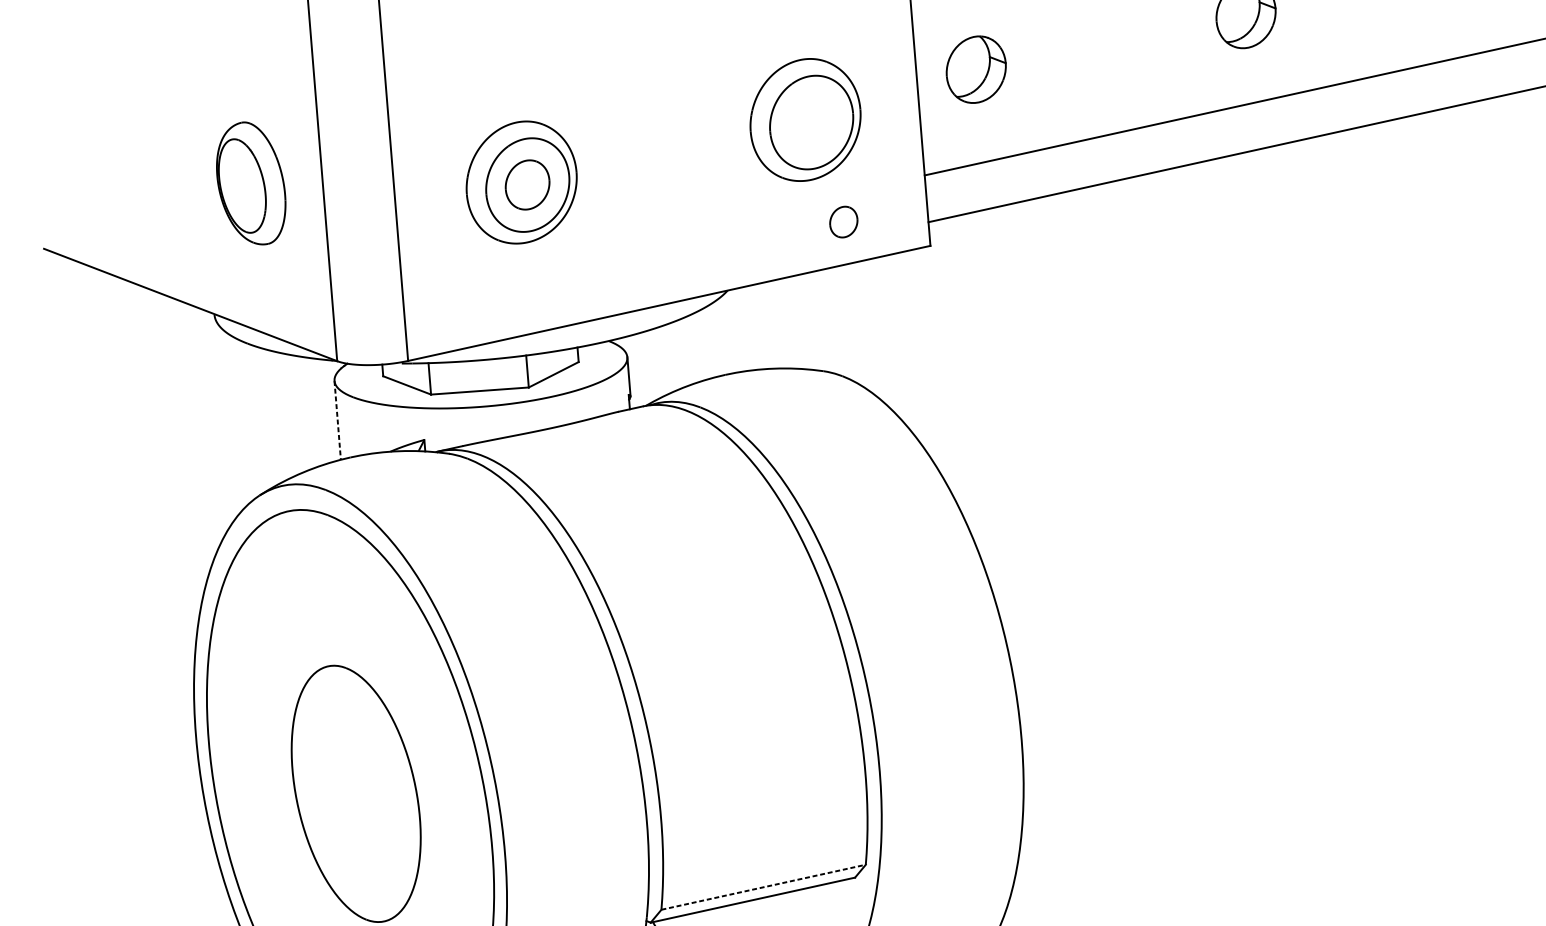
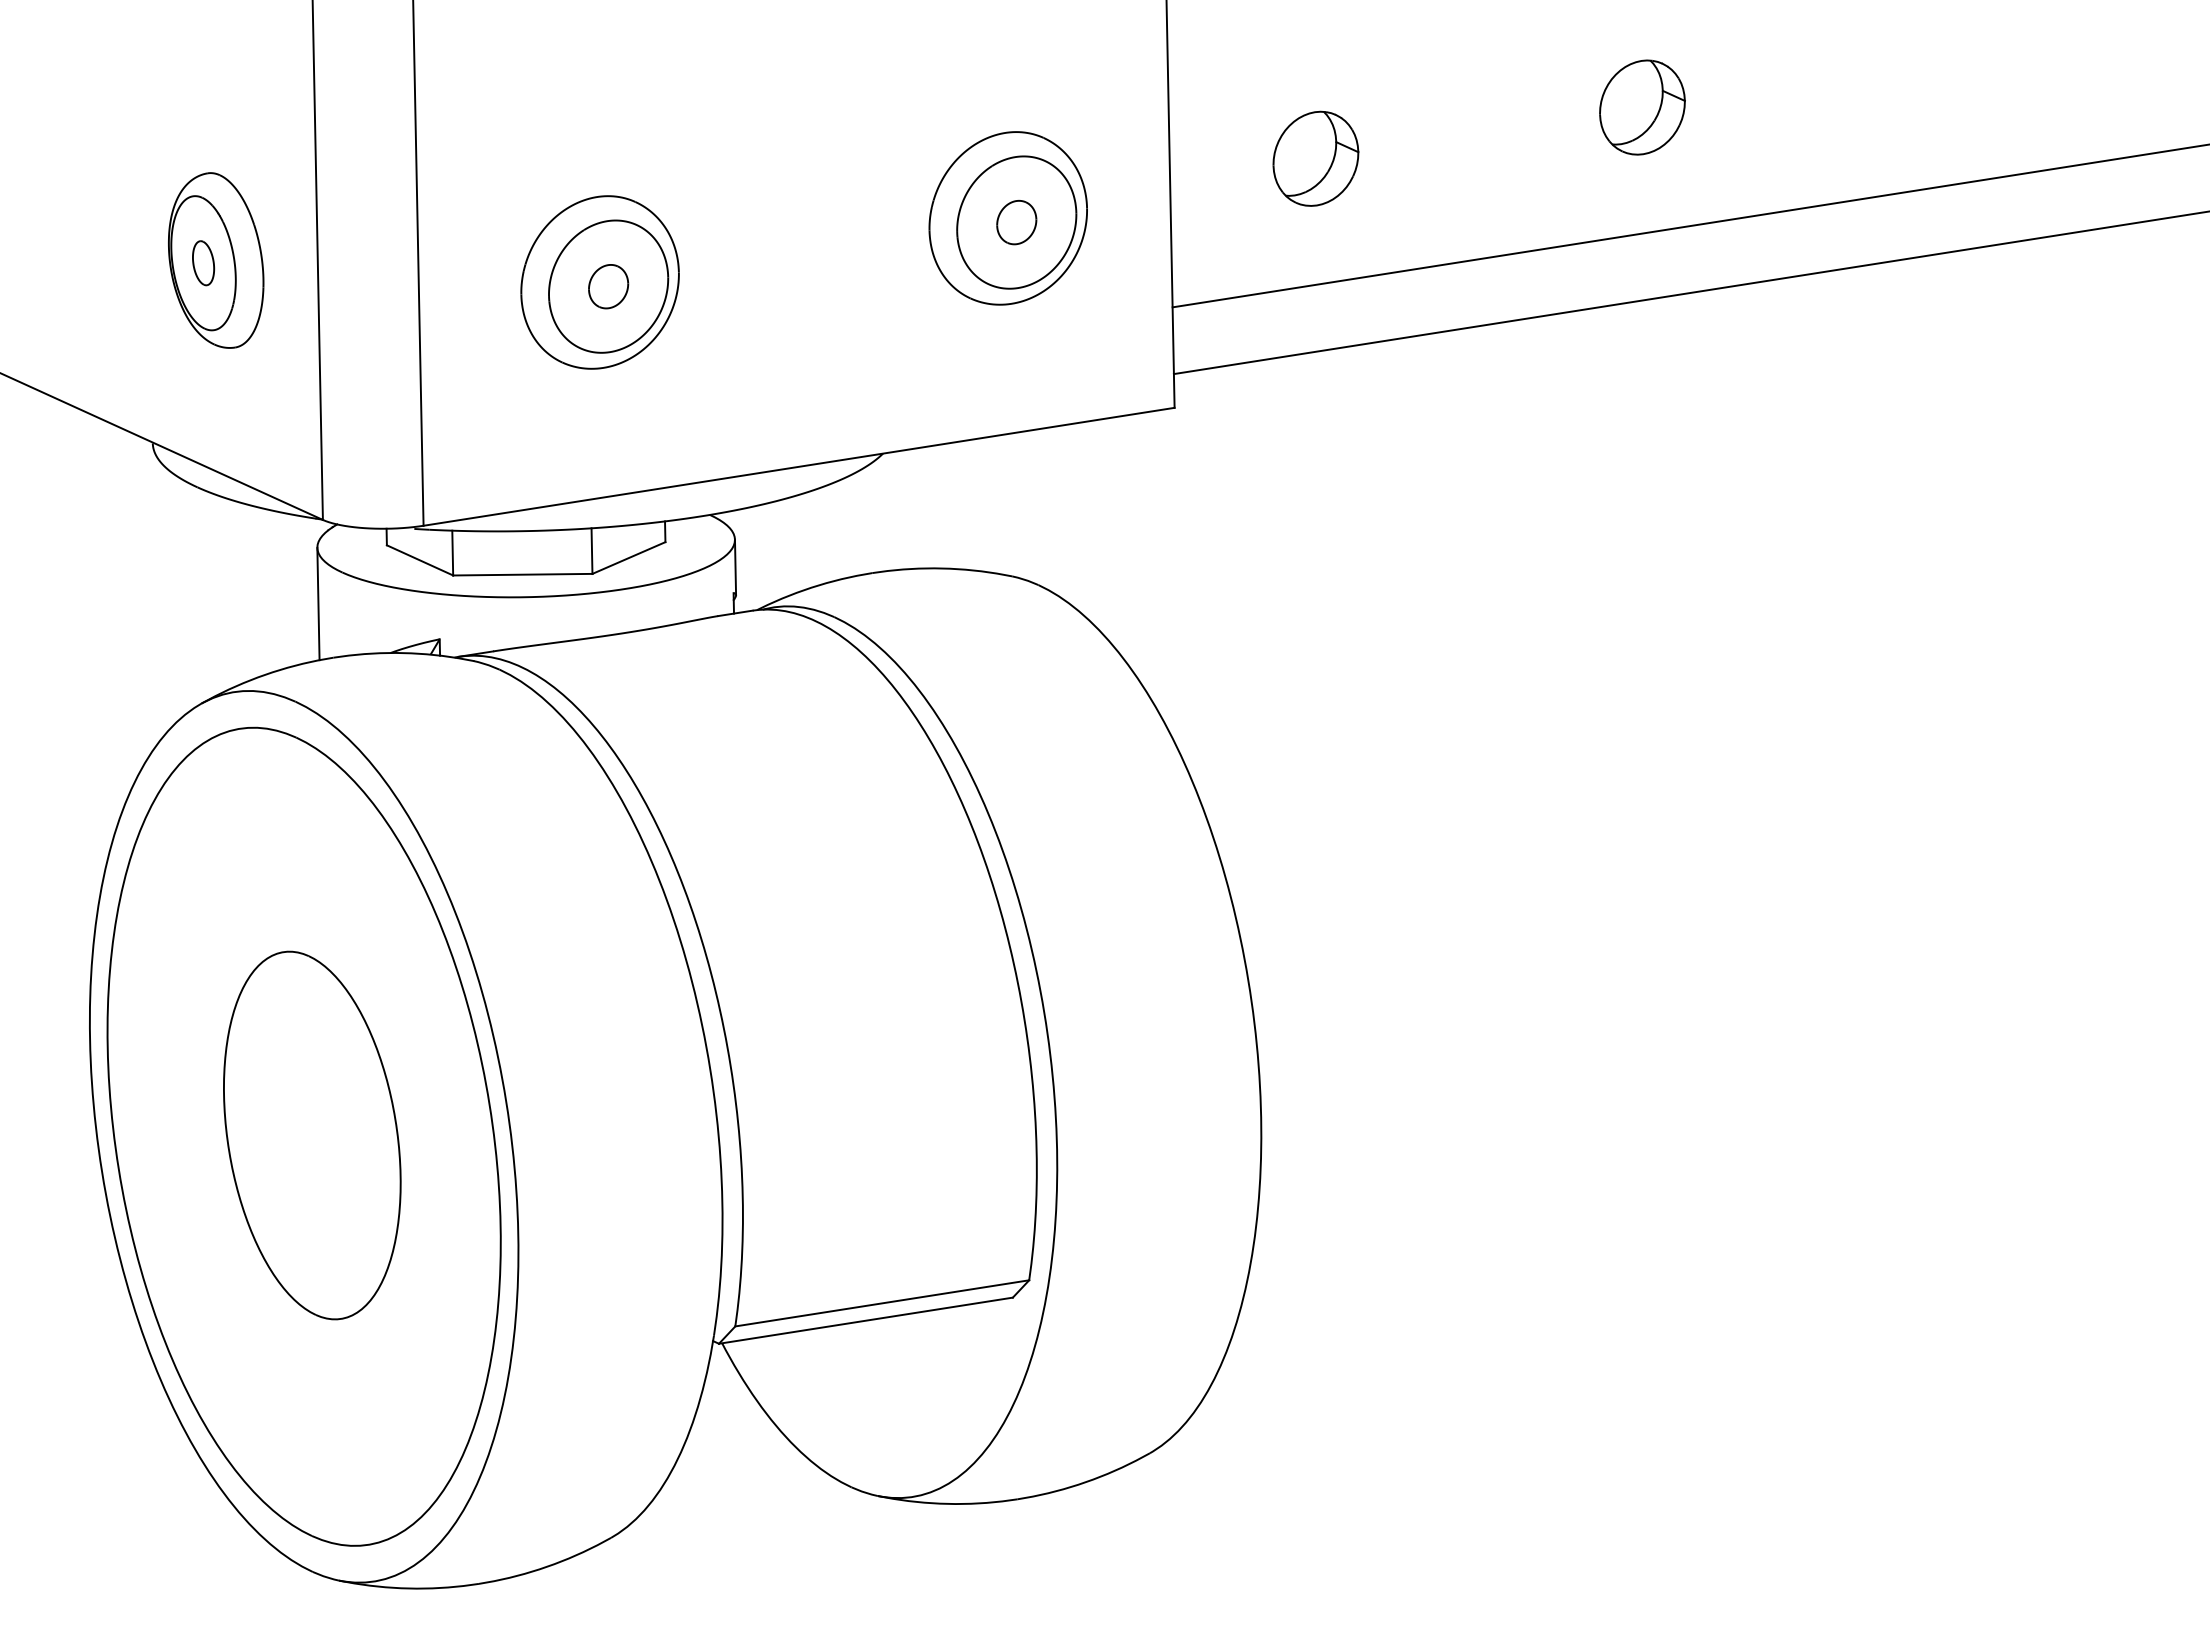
part: (975, 69) -> (1315, 158), moved
part: (527, 184) -> (608, 286), size x0.62
part: (242, 186) -> (203, 263), added
part: (843, 222) -> (1016, 222), moved
line: (337, 420) -> (318, 604), dashed -> solid
line: (763, 887) -> (882, 1303), dashed -> solid

